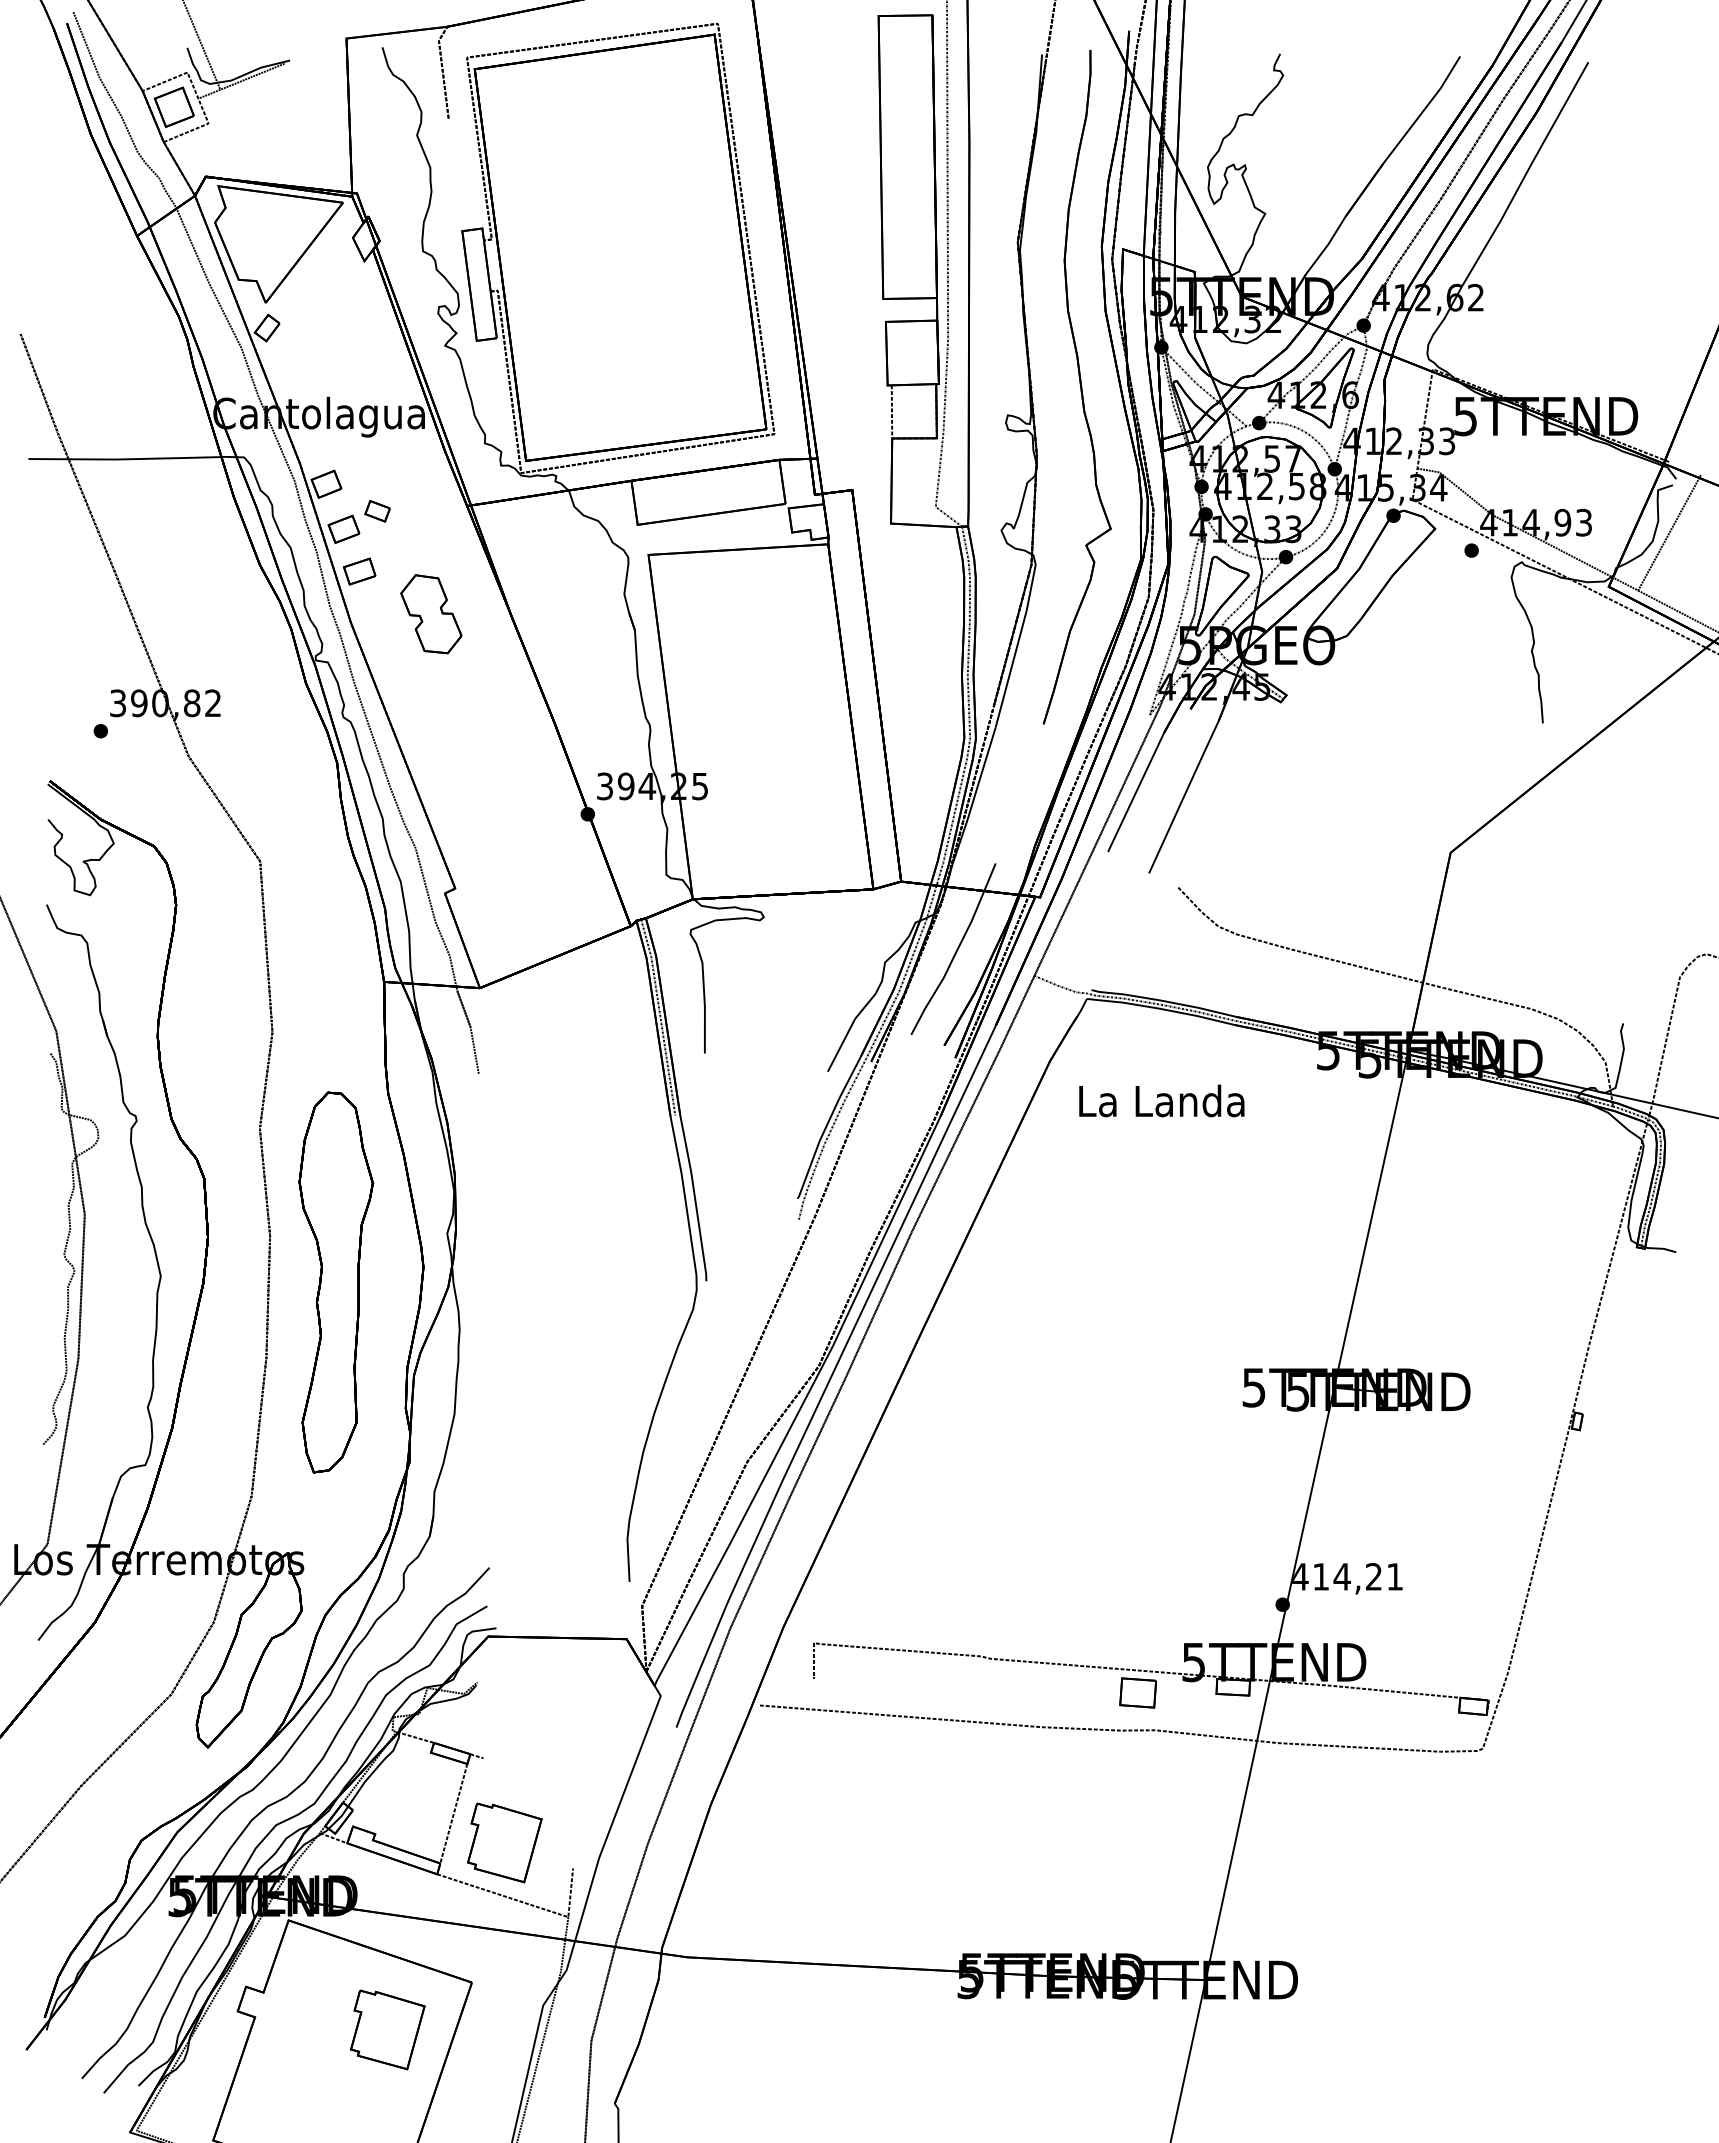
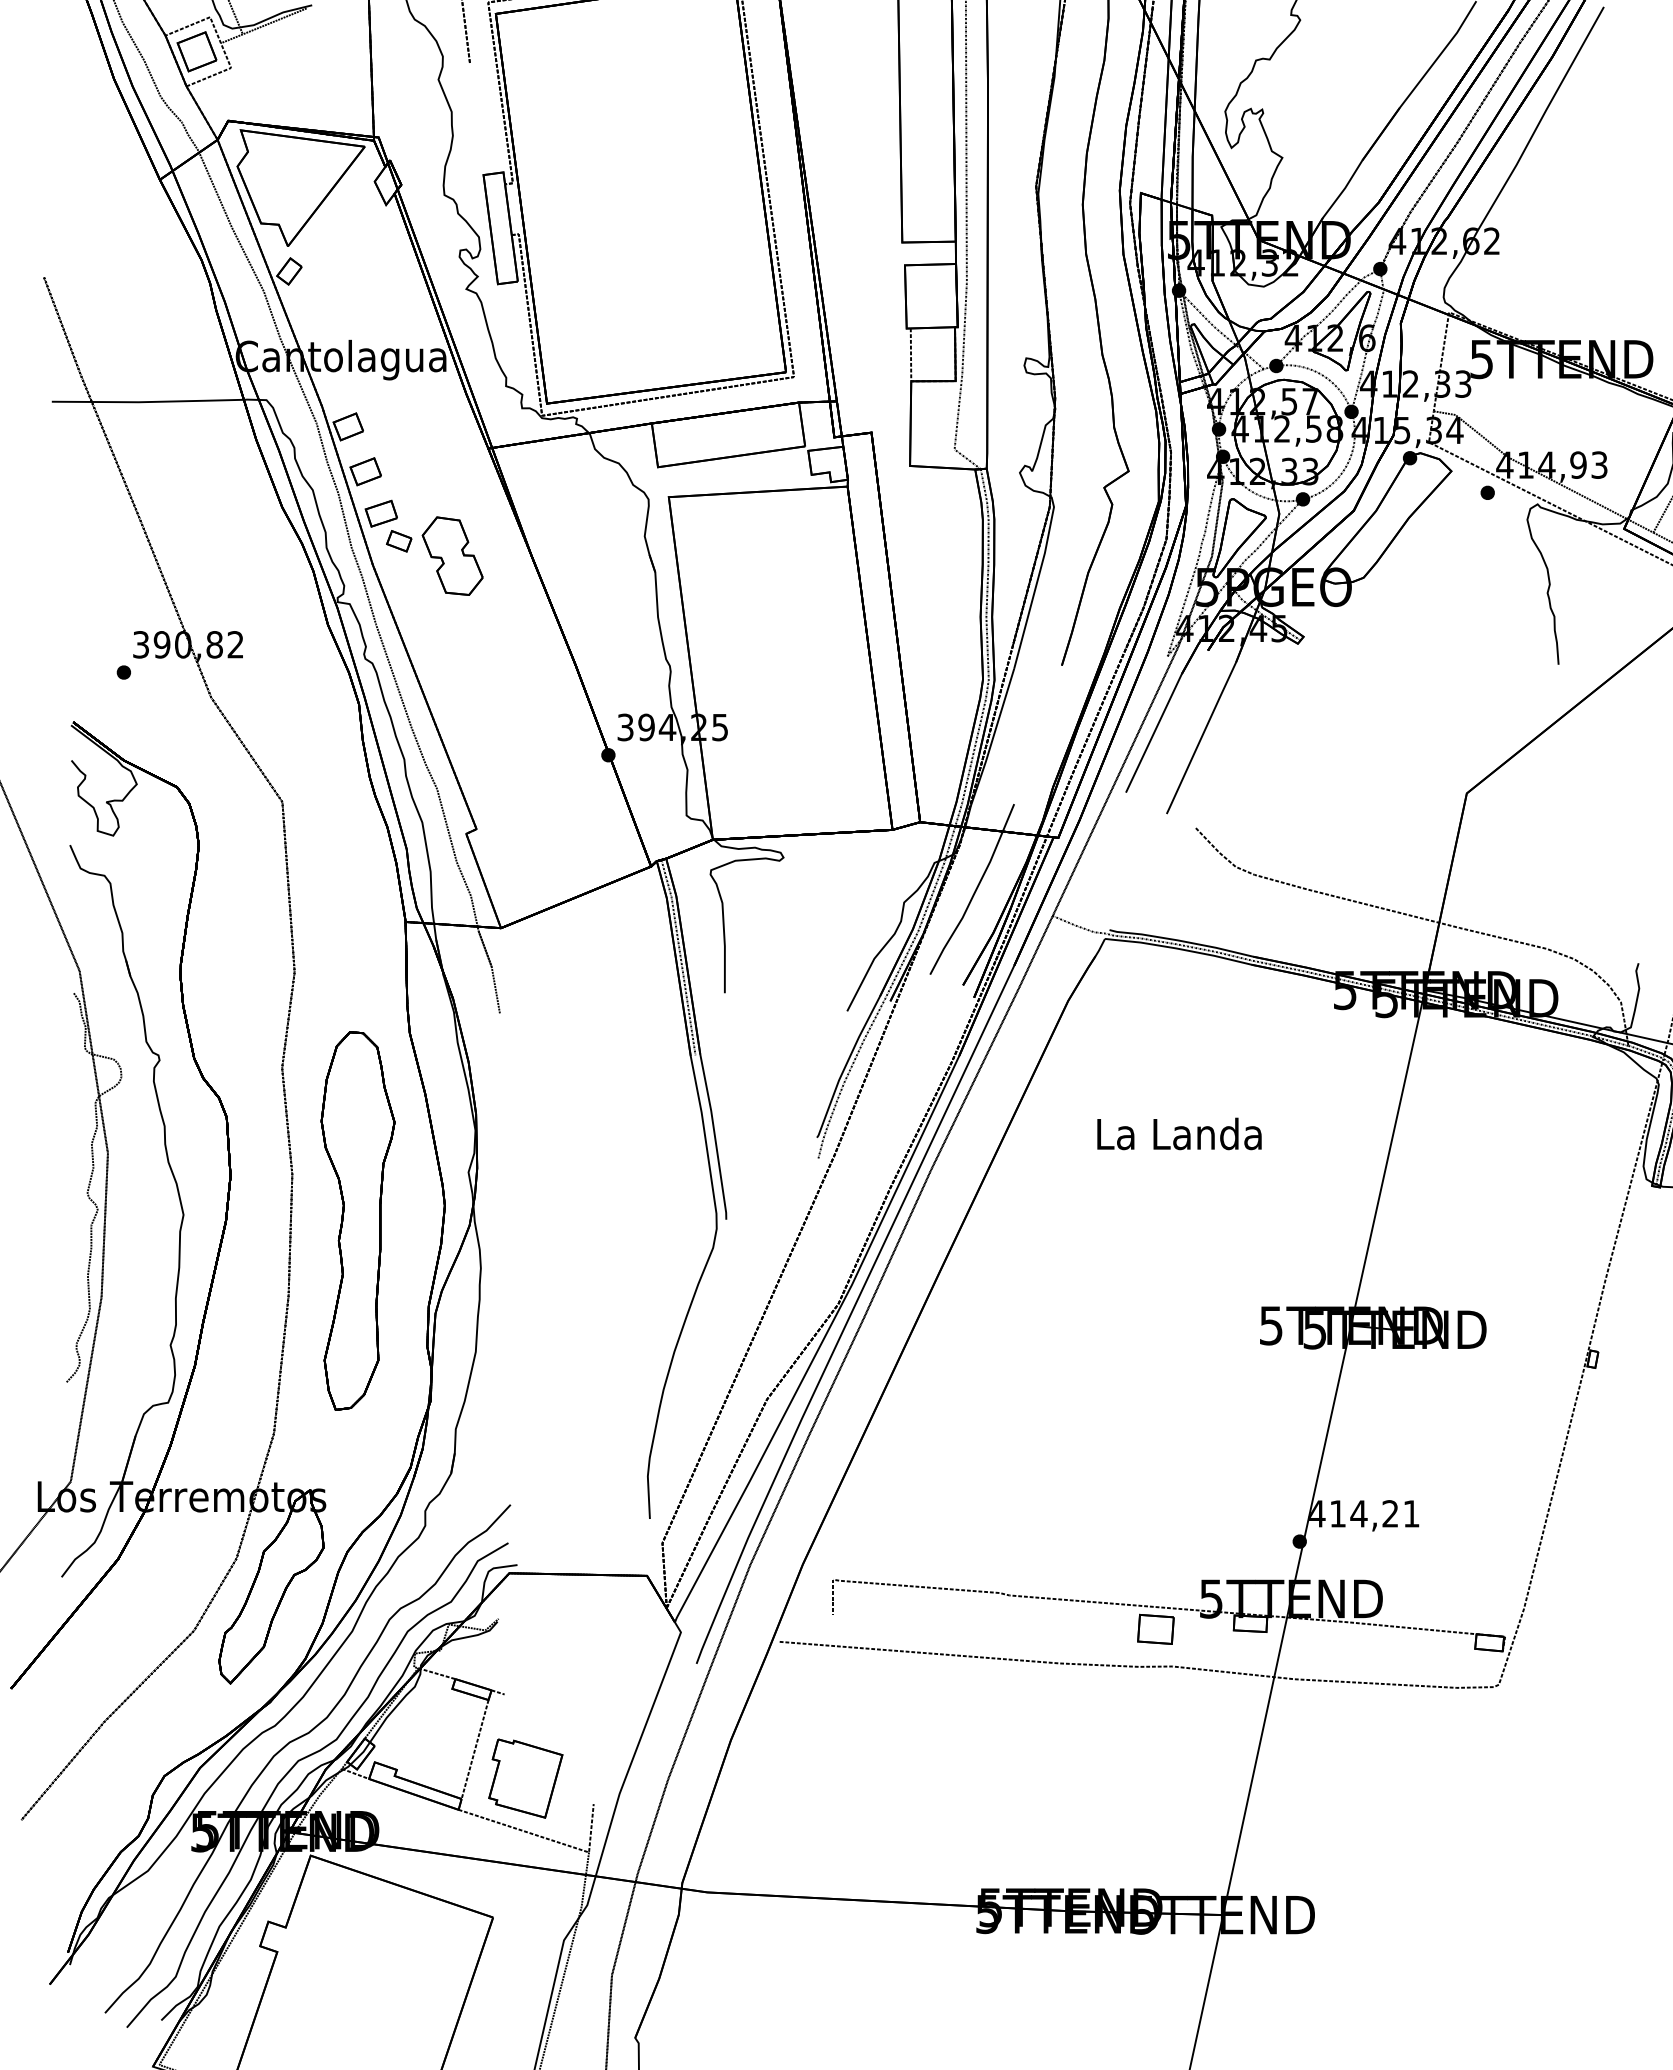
part: (377, 511) -> (399, 541), moved
text: (1161, 1100) -> (1179, 1133), moved
part: (387, 2029) -> (409, 1964), removed

